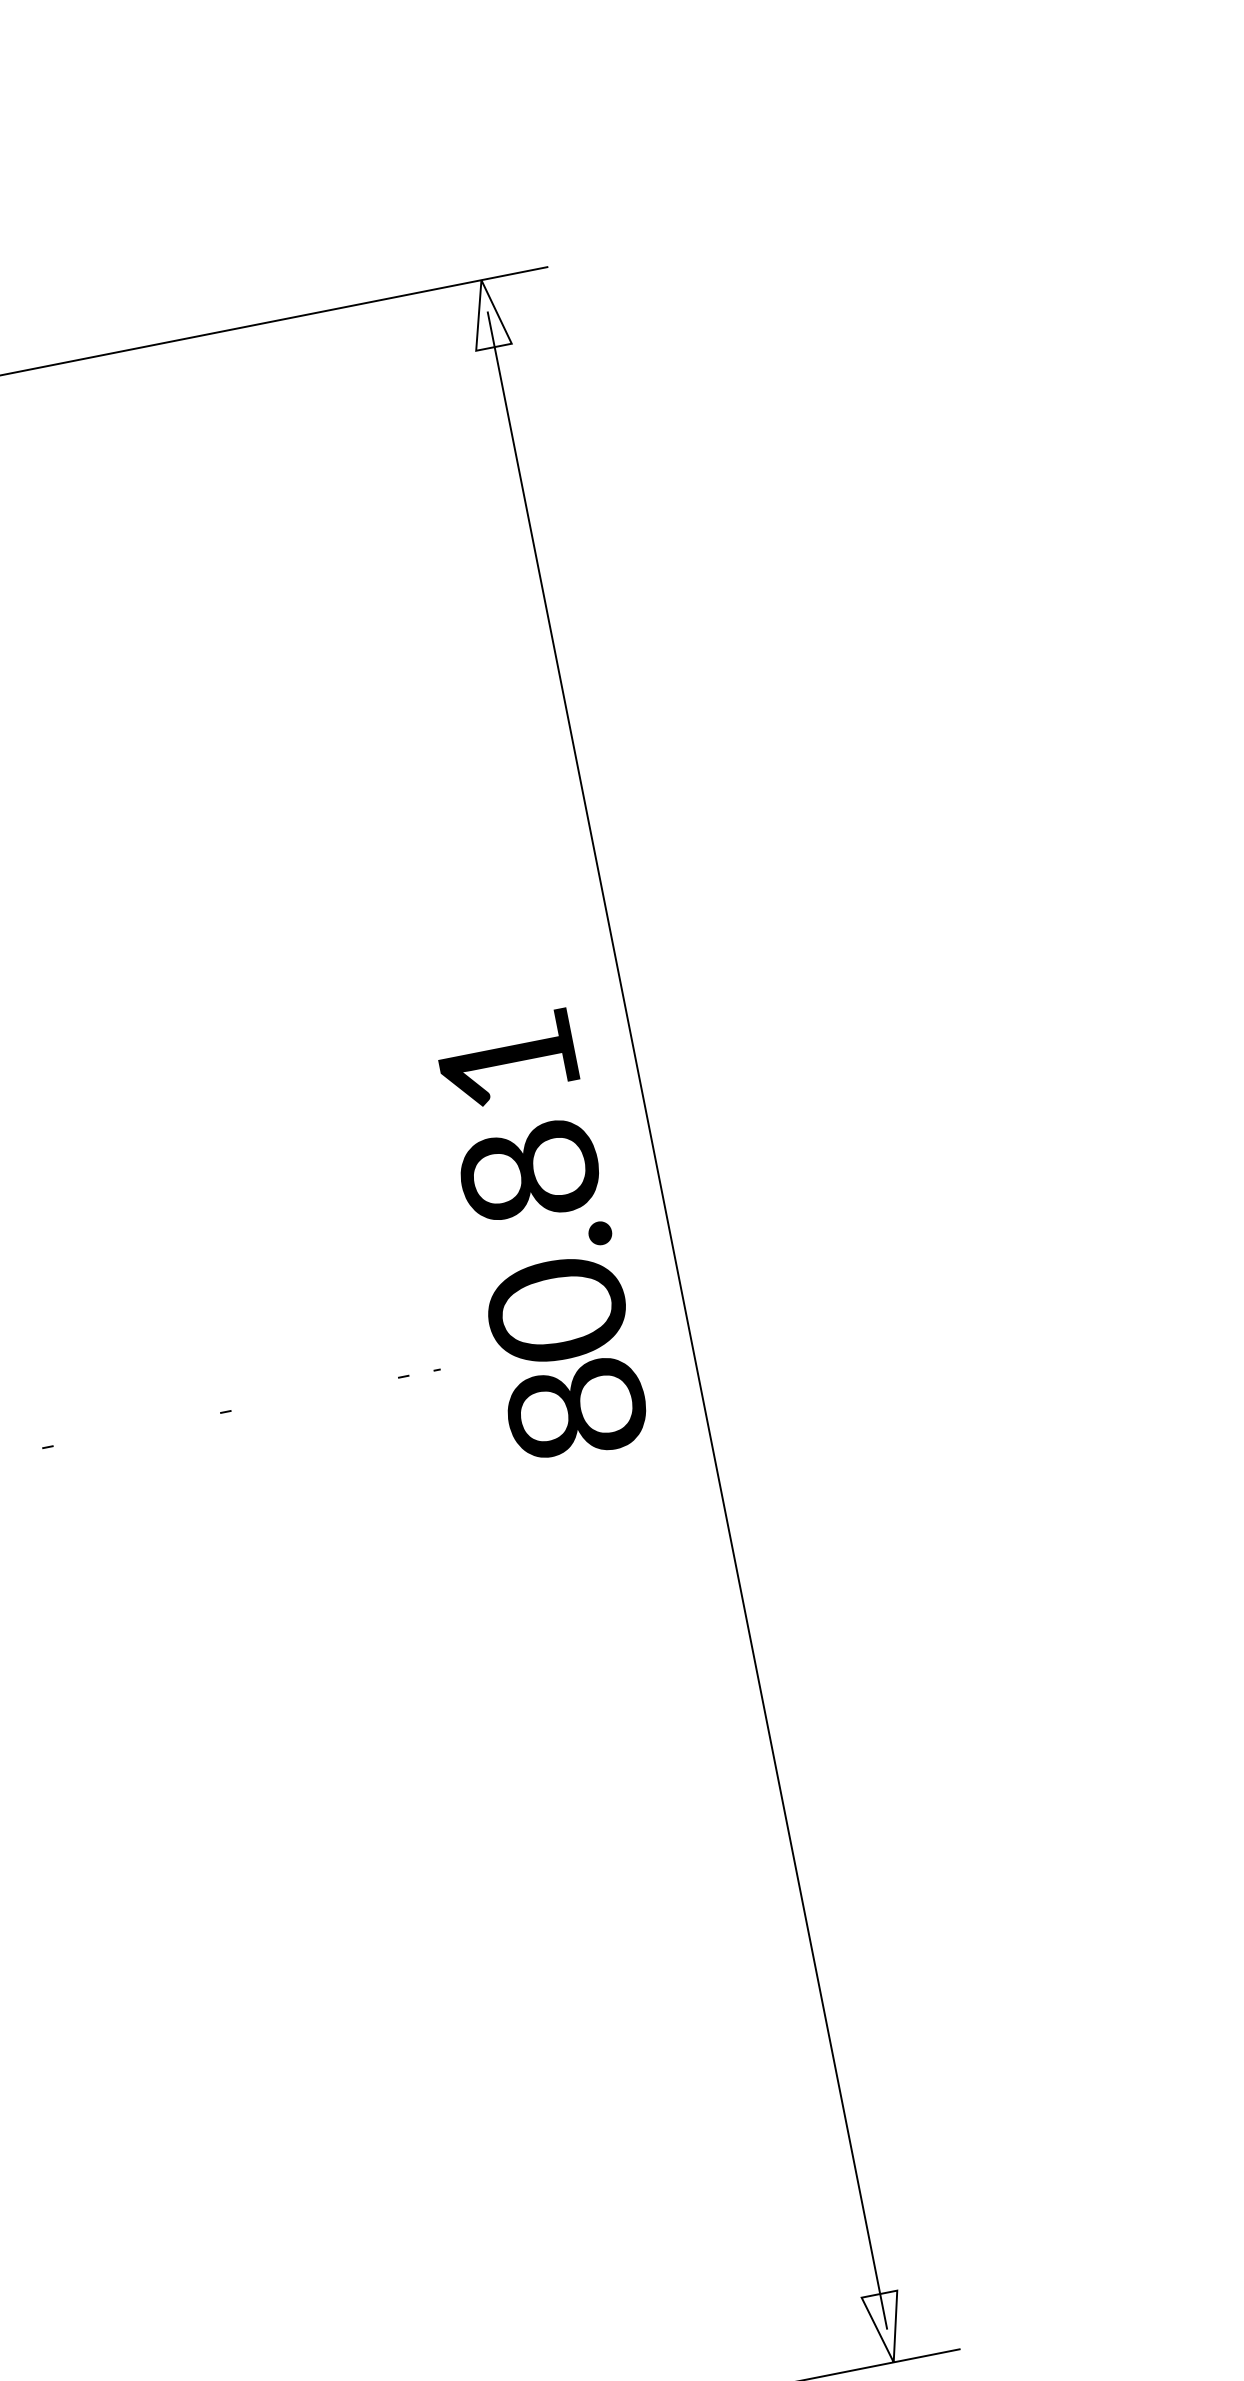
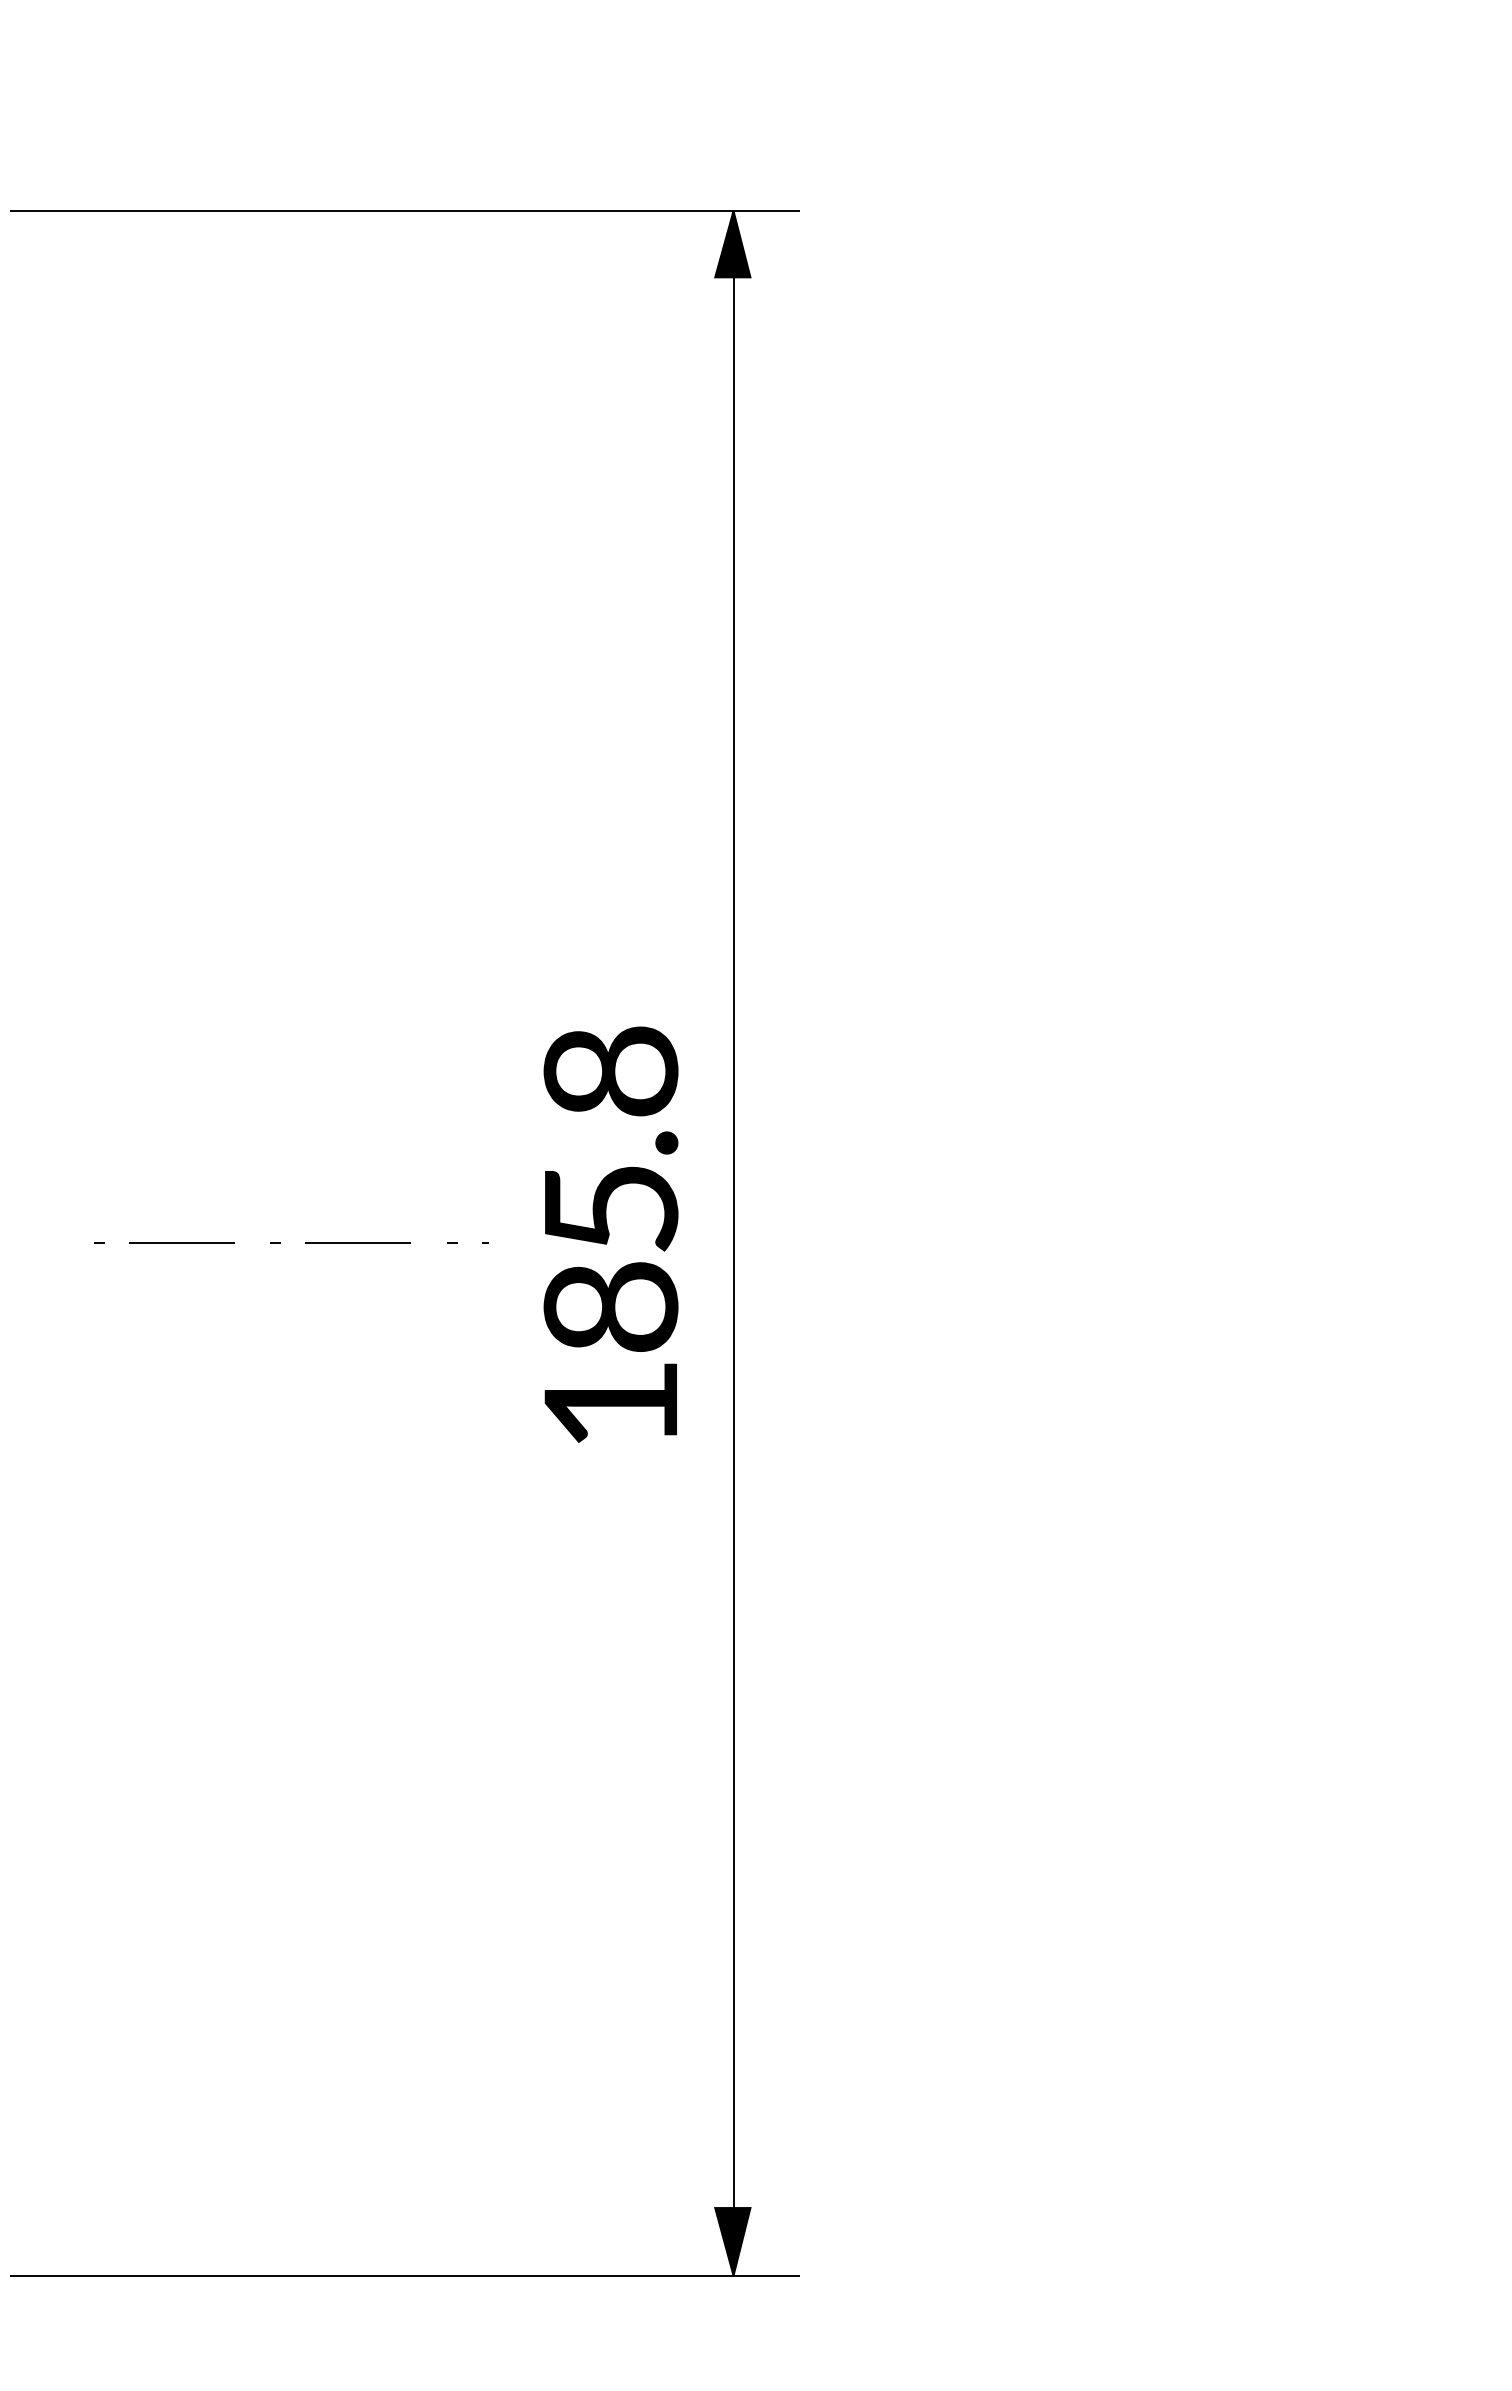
fill: (487, 314) -> (732, 244), added
text: (506, 1059) -> (610, 1402), moved
text: (556, 1310) -> (610, 1208), 0 -> 5
line: (308, 1395) -> (357, 1242), added
line: (130, 1430) -> (181, 1242), added
fill: (885, 2327) -> (732, 2241), added

